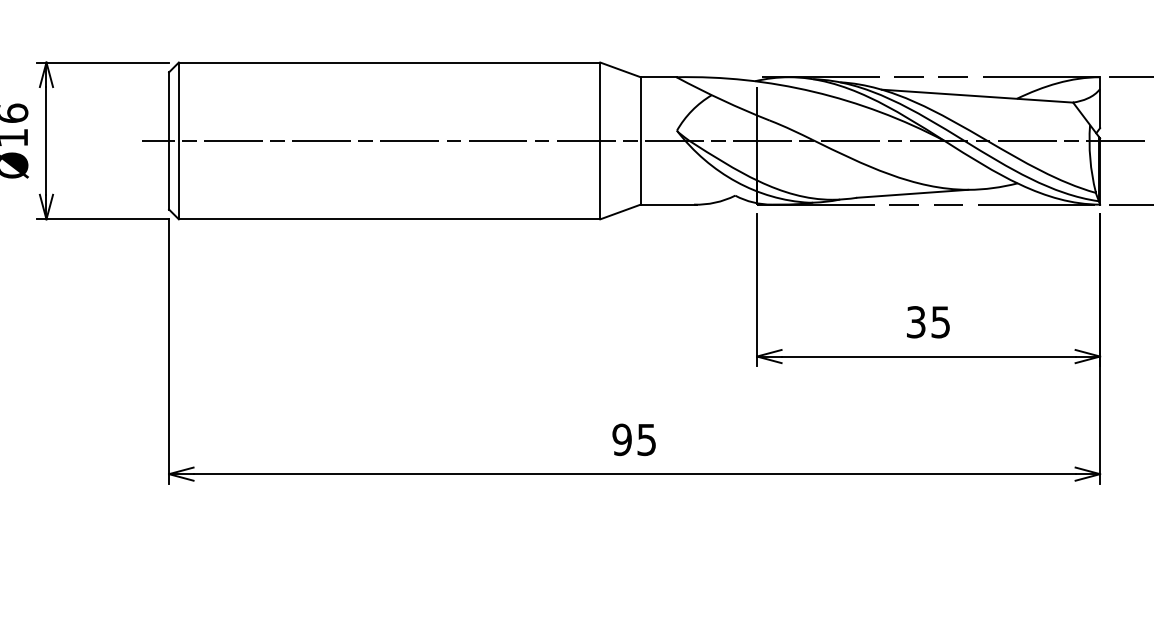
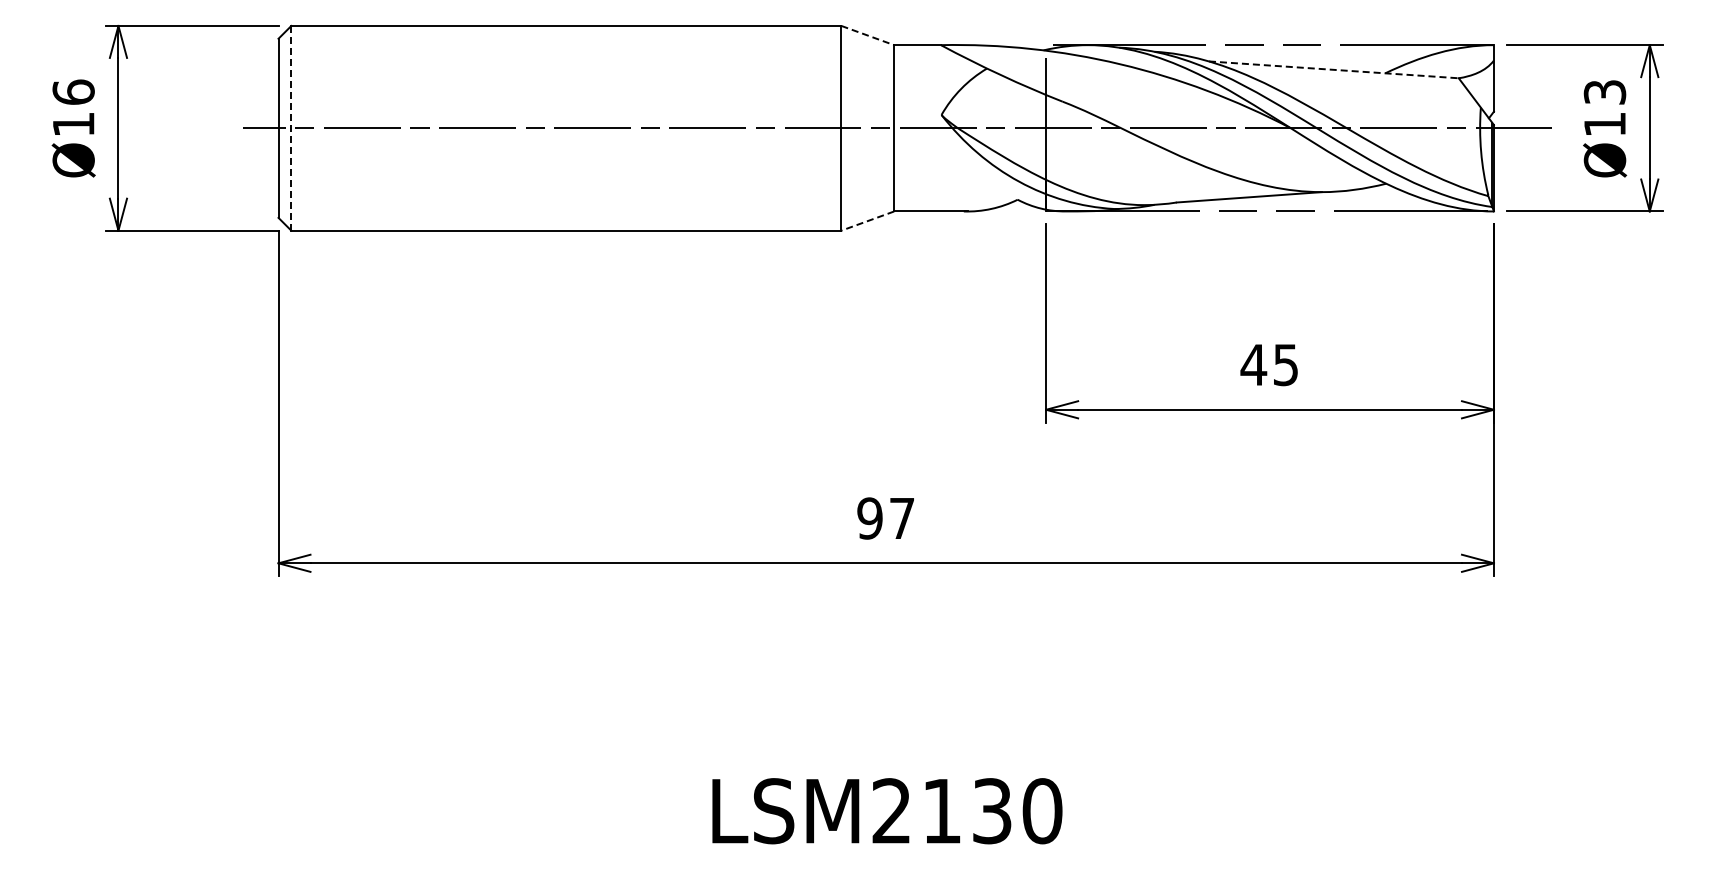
line: (621, 69) -> (868, 35), solid -> dashed
line: (977, 95) -> (1334, 69), solid -> dashed
line: (179, 141) -> (291, 128), solid -> dashed
line: (620, 212) -> (867, 221), solid -> dashed
text: (915, 321) -> (1253, 364), 35 -> 45
text: (646, 439) -> (901, 518), 95 -> 97

